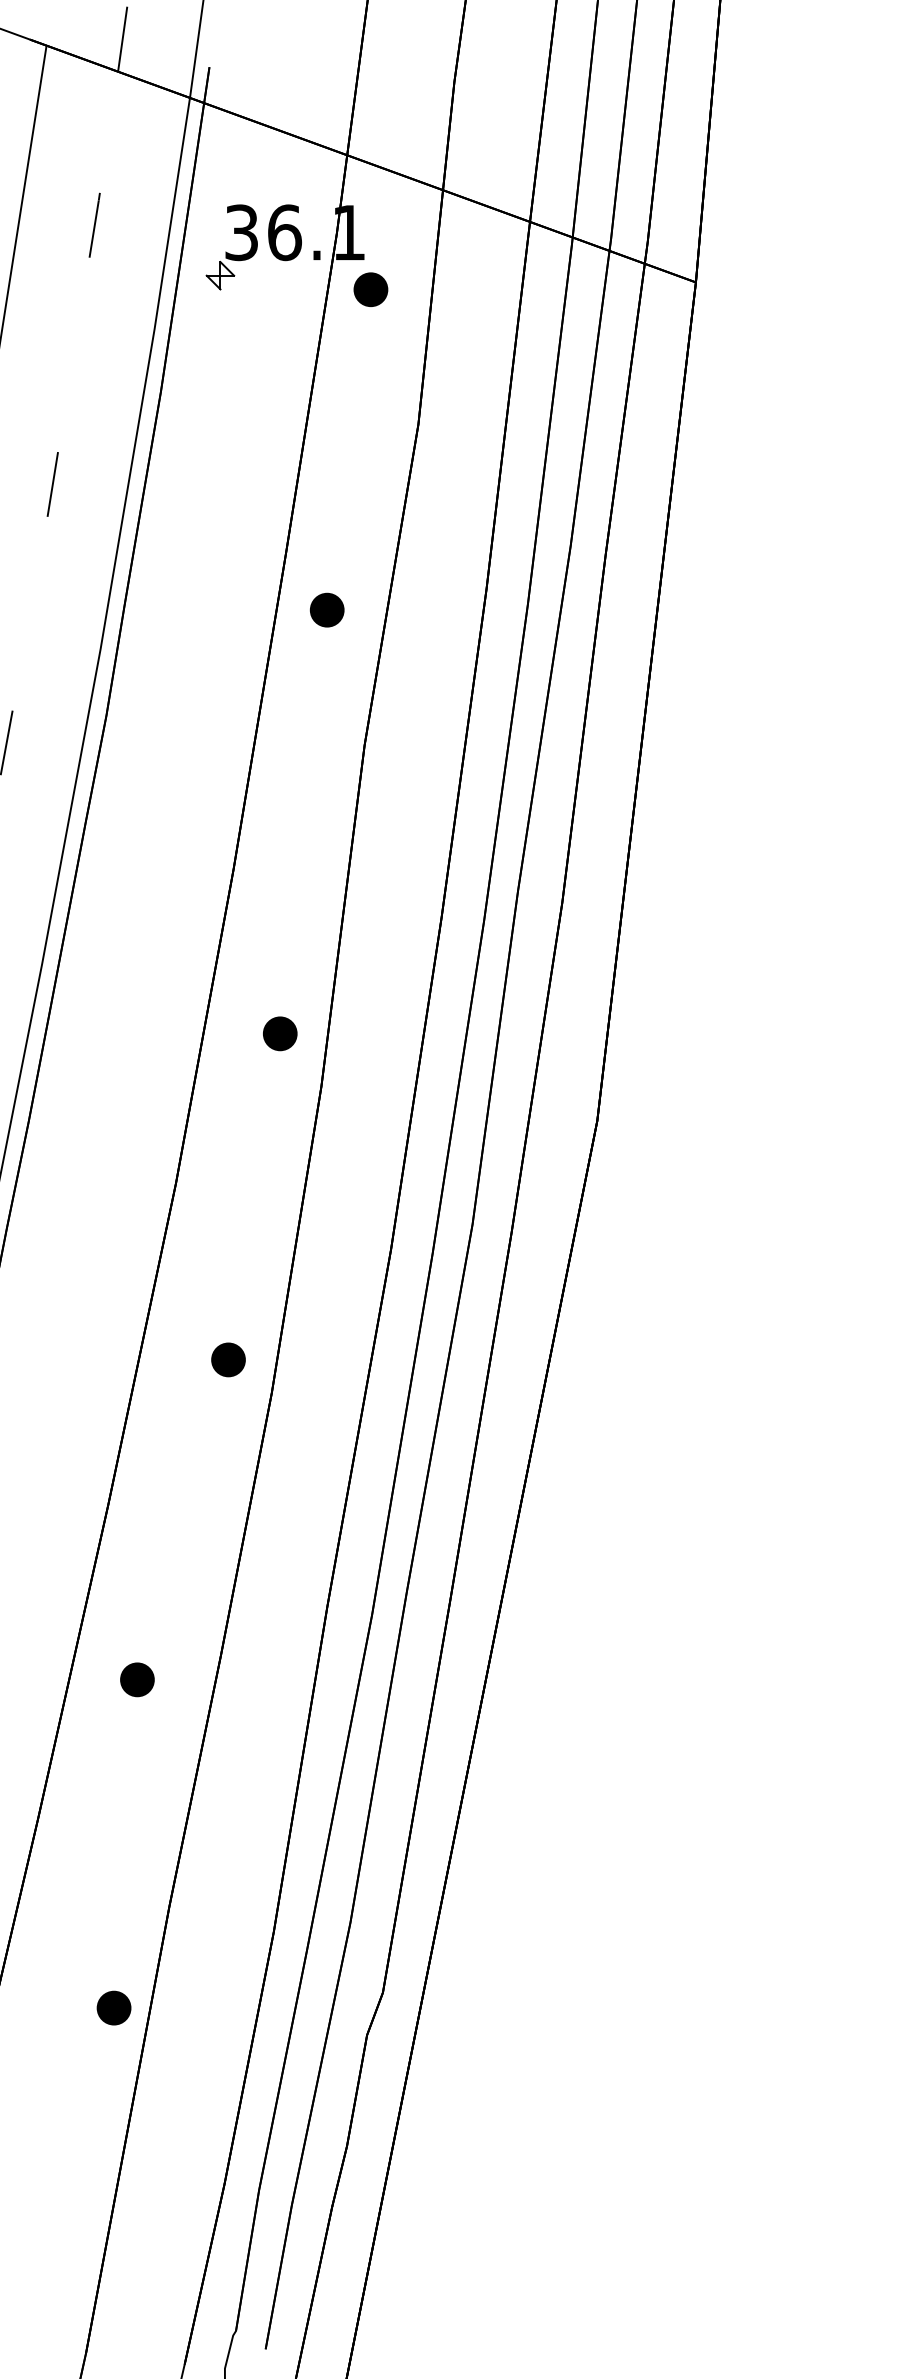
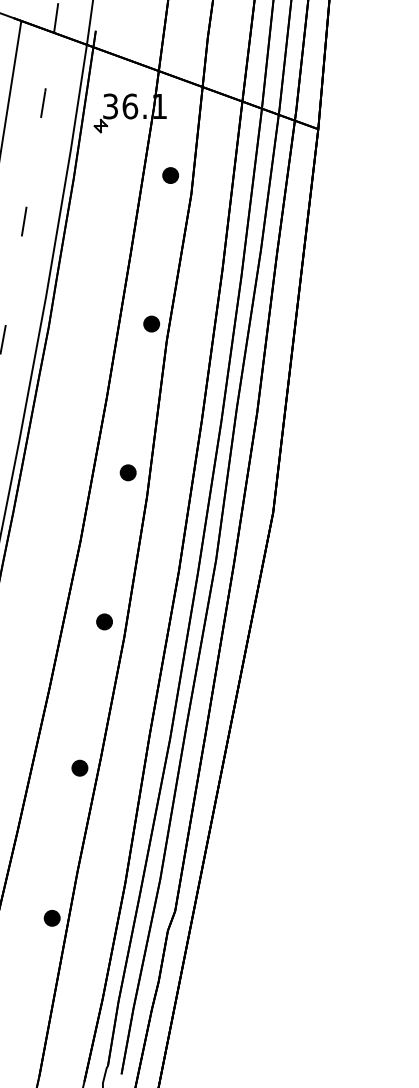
part: (370, 289) -> (170, 175), moved
part: (326, 608) -> (151, 323), moved
part: (136, 1678) -> (79, 767), moved

